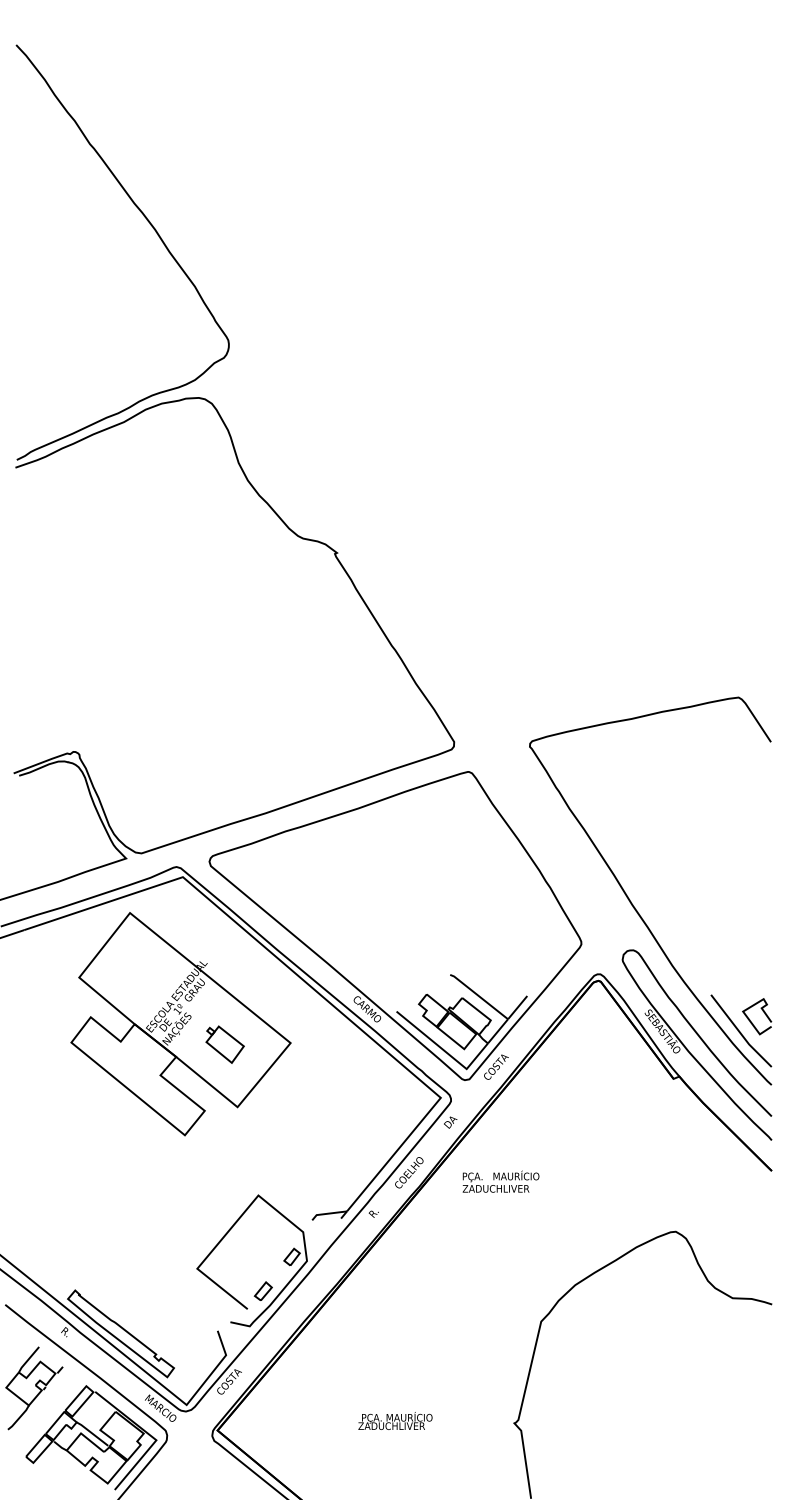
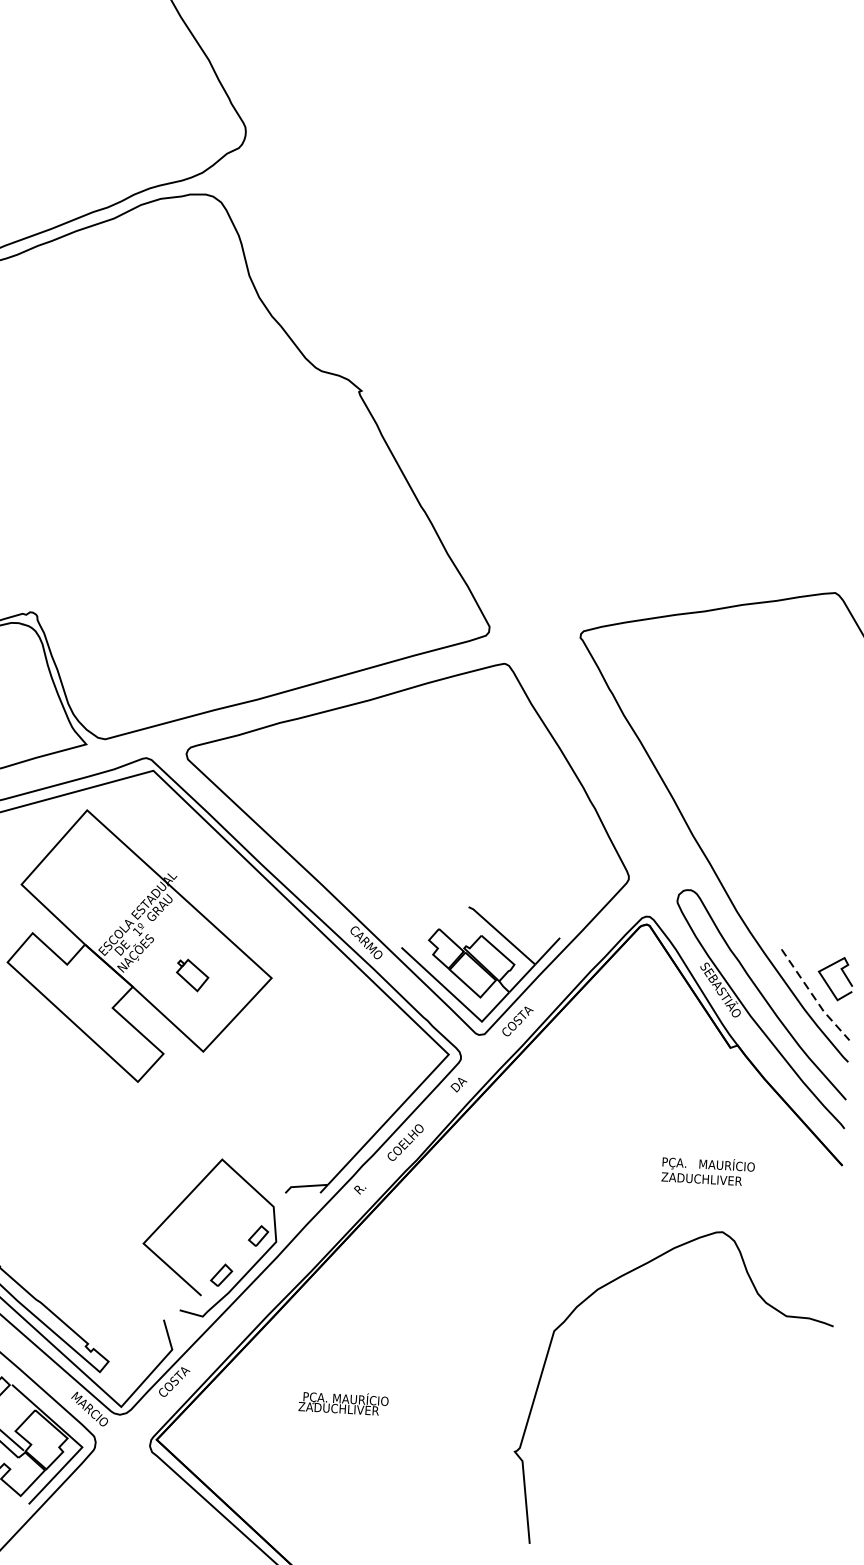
line: (740, 1032) -> (814, 996), solid -> dashed
part: (224, 1044) -> (191, 975), size x0.7
text: (500, 1181) -> (707, 1170), moved
text: (395, 1420) -> (343, 1402), moved

